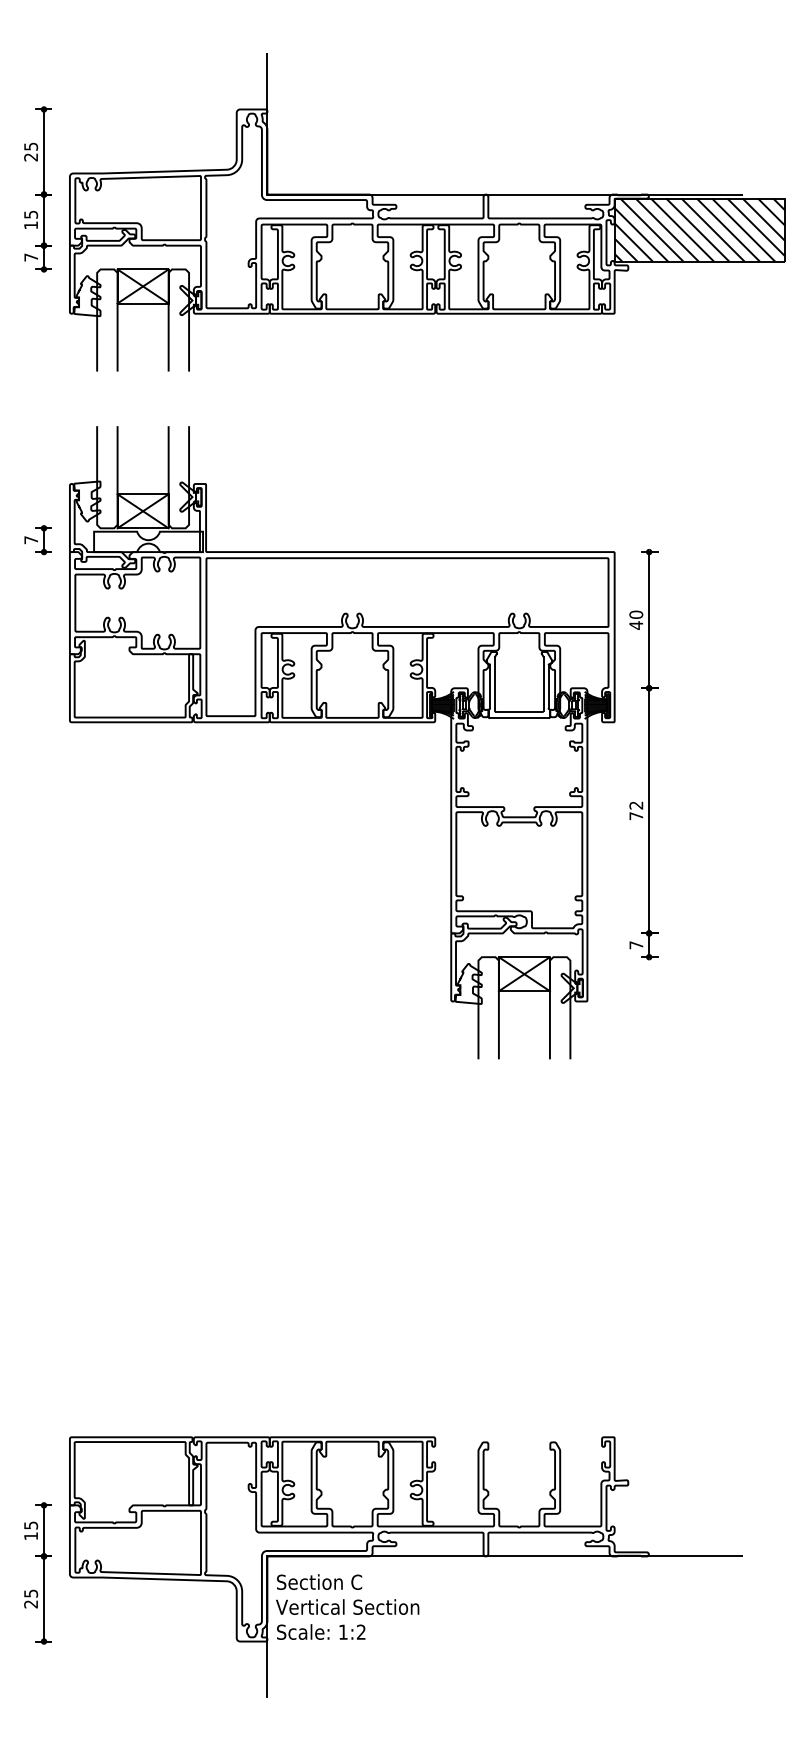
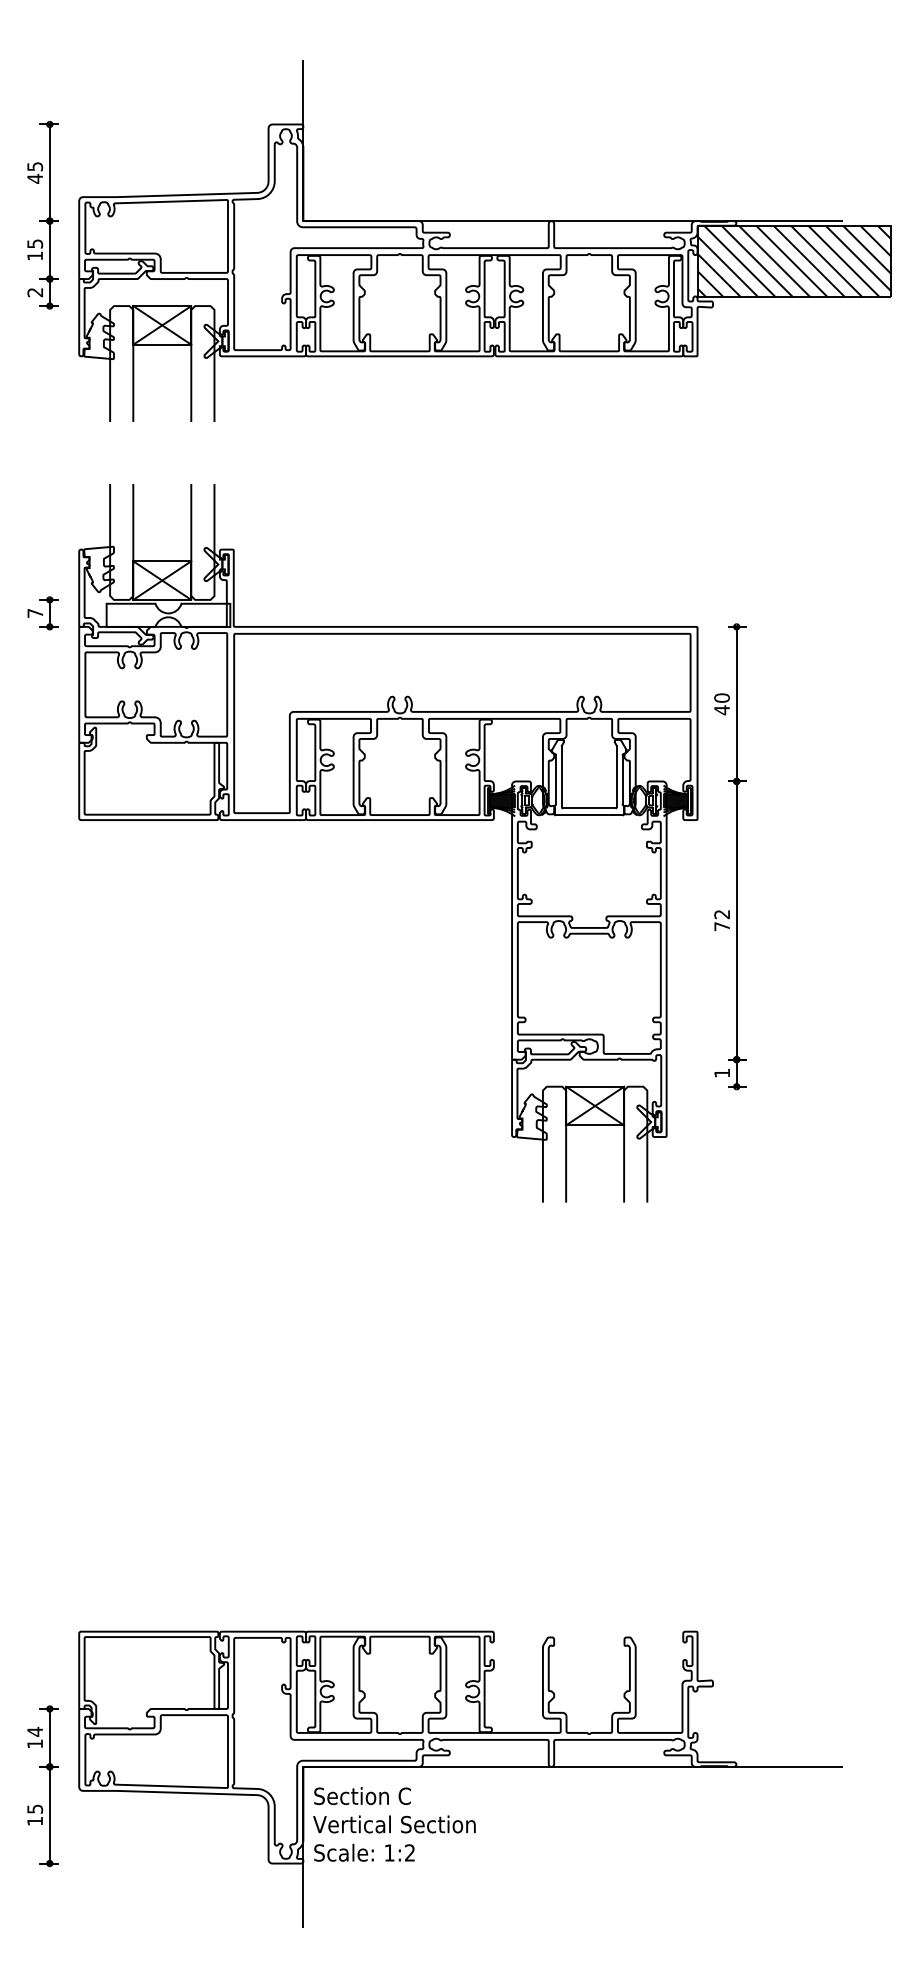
text: (30, 157) -> (34, 178), 25 -> 45
text: (30, 257) -> (34, 292), 7 -> 2
text: (636, 945) -> (722, 1073), 7 -> 1
text: (31, 1525) -> (35, 1731), 15 -> 14
text: (30, 1604) -> (34, 1821), 25 -> 15

